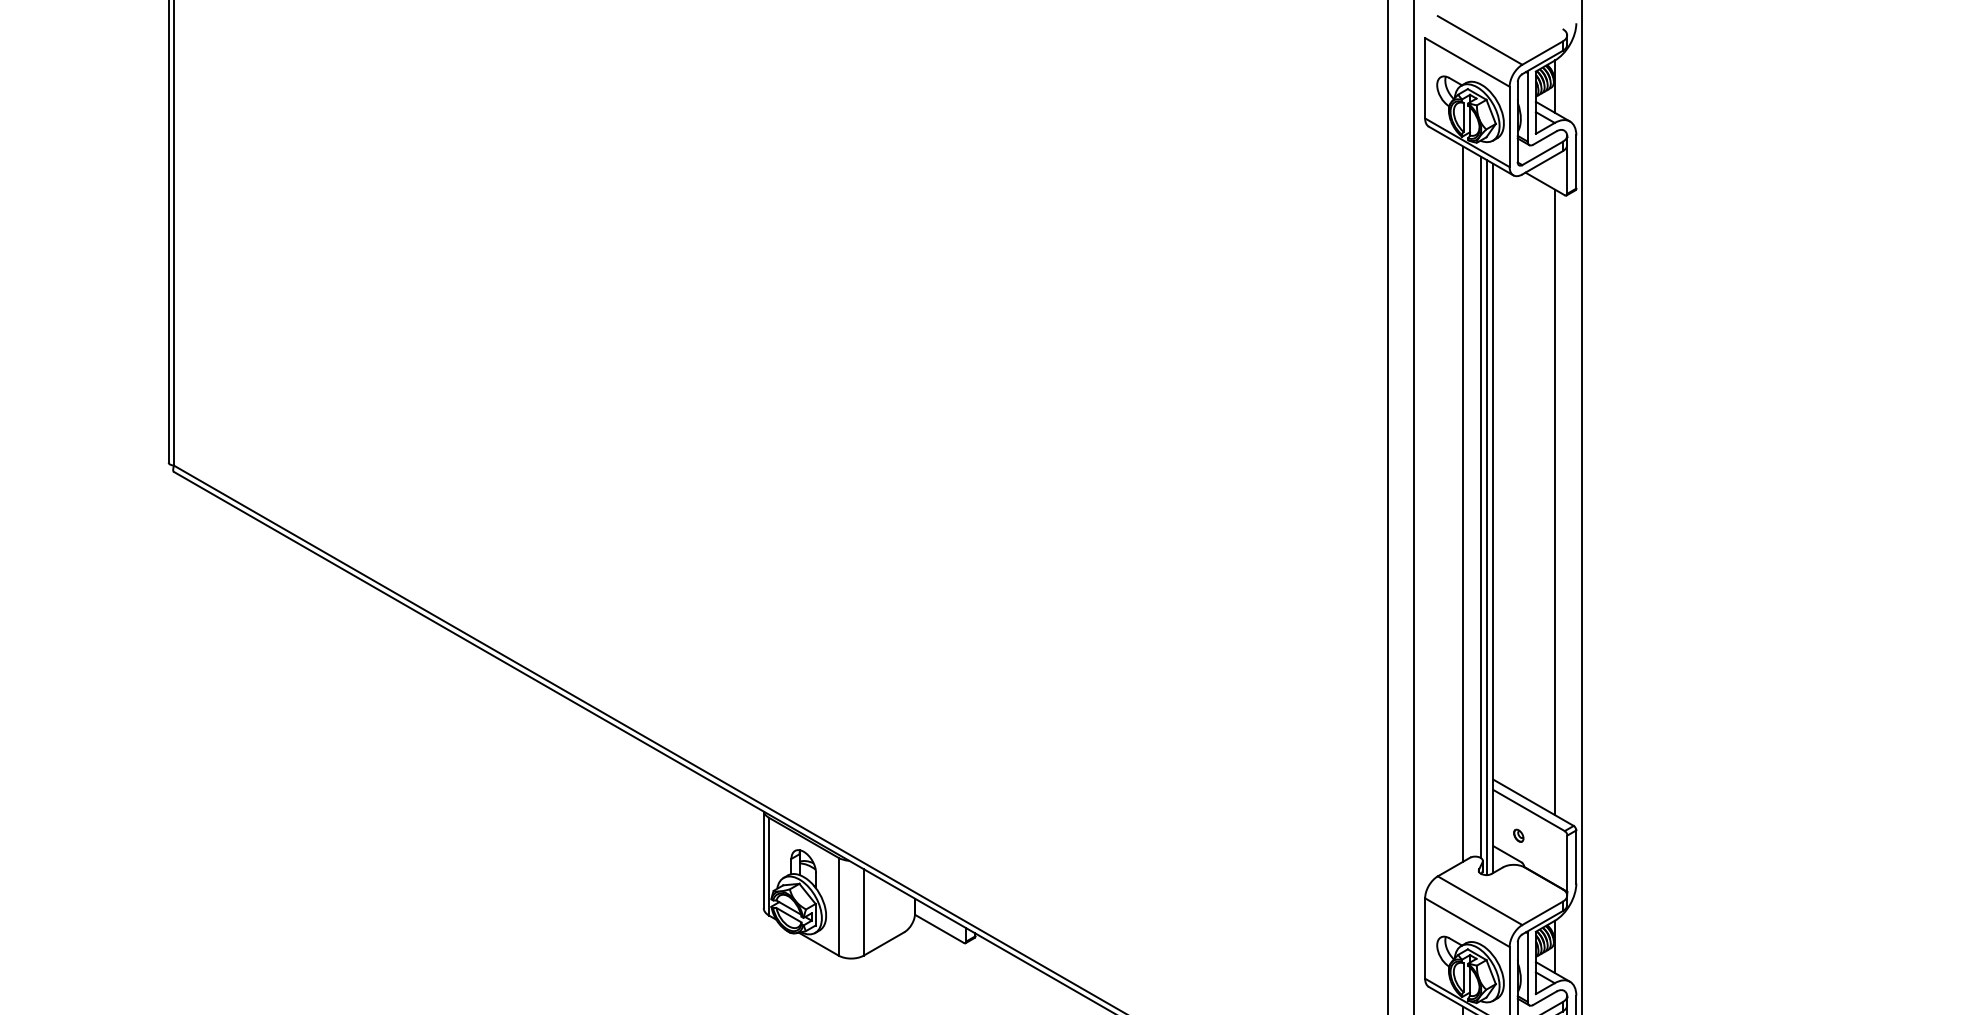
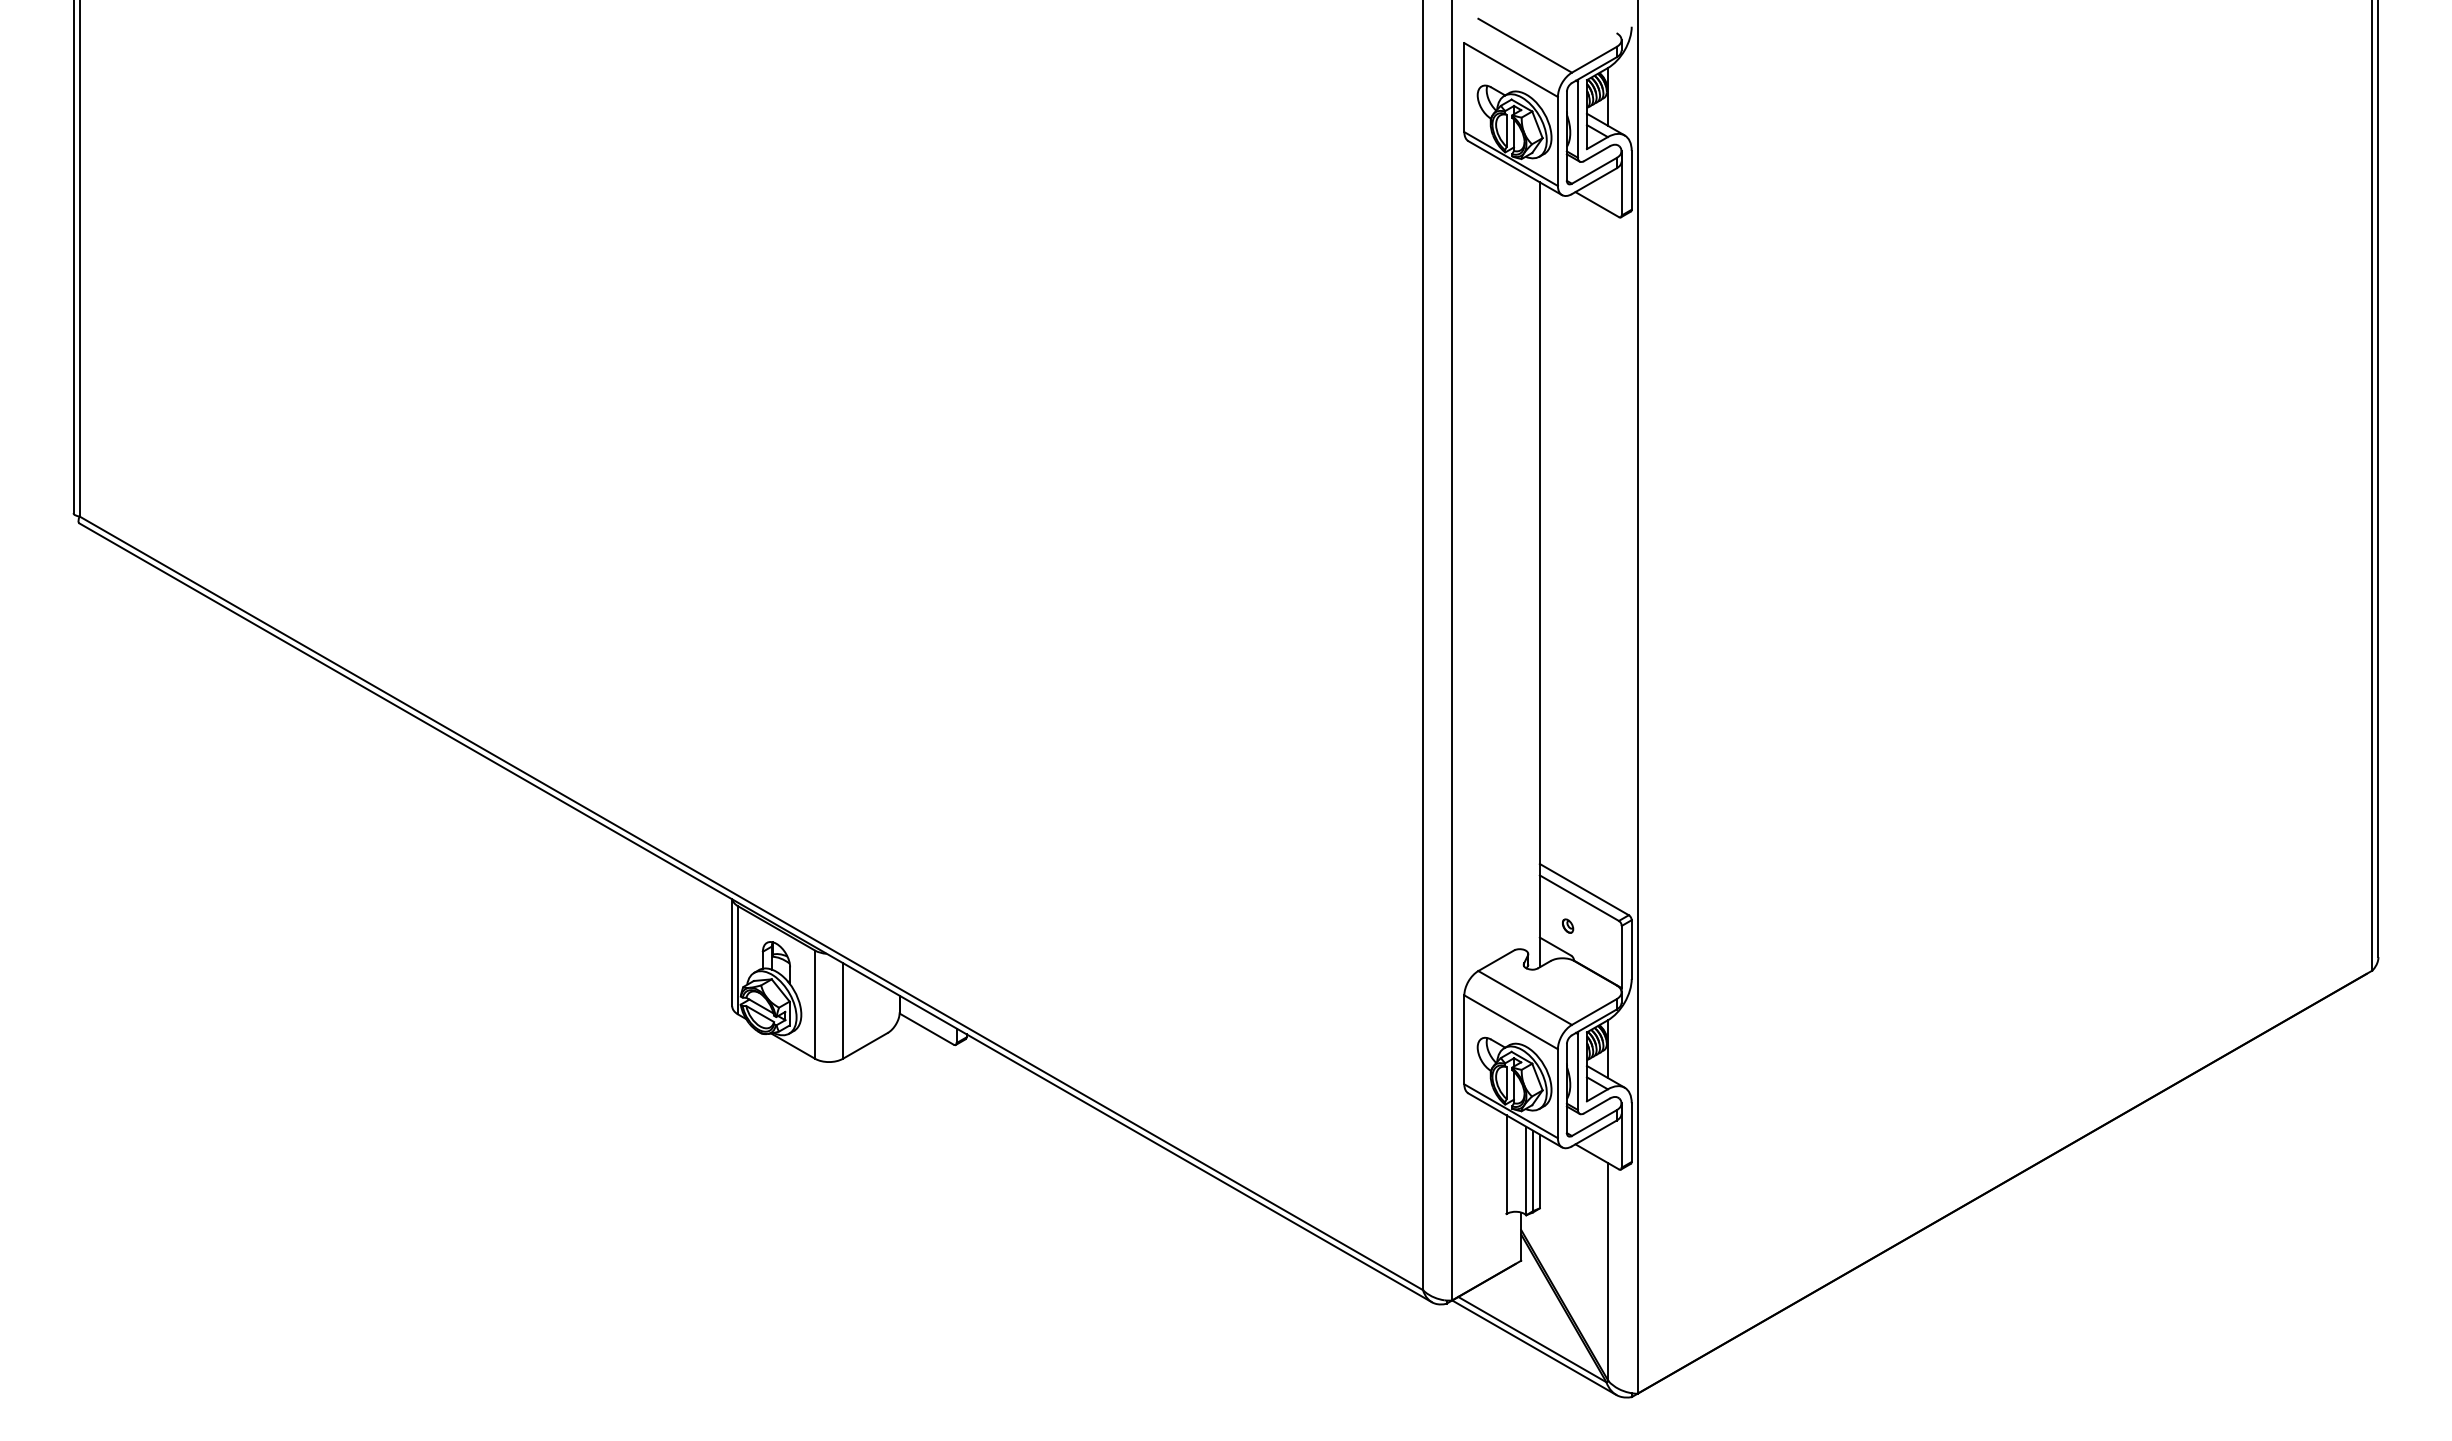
line: (1555, 502) -> (1608, 557), removed
line: (1463, 503) -> (1506, 558), removed
line: (1480, 507) -> (1525, 562), removed
line: (1487, 517) -> (1533, 573), removed

